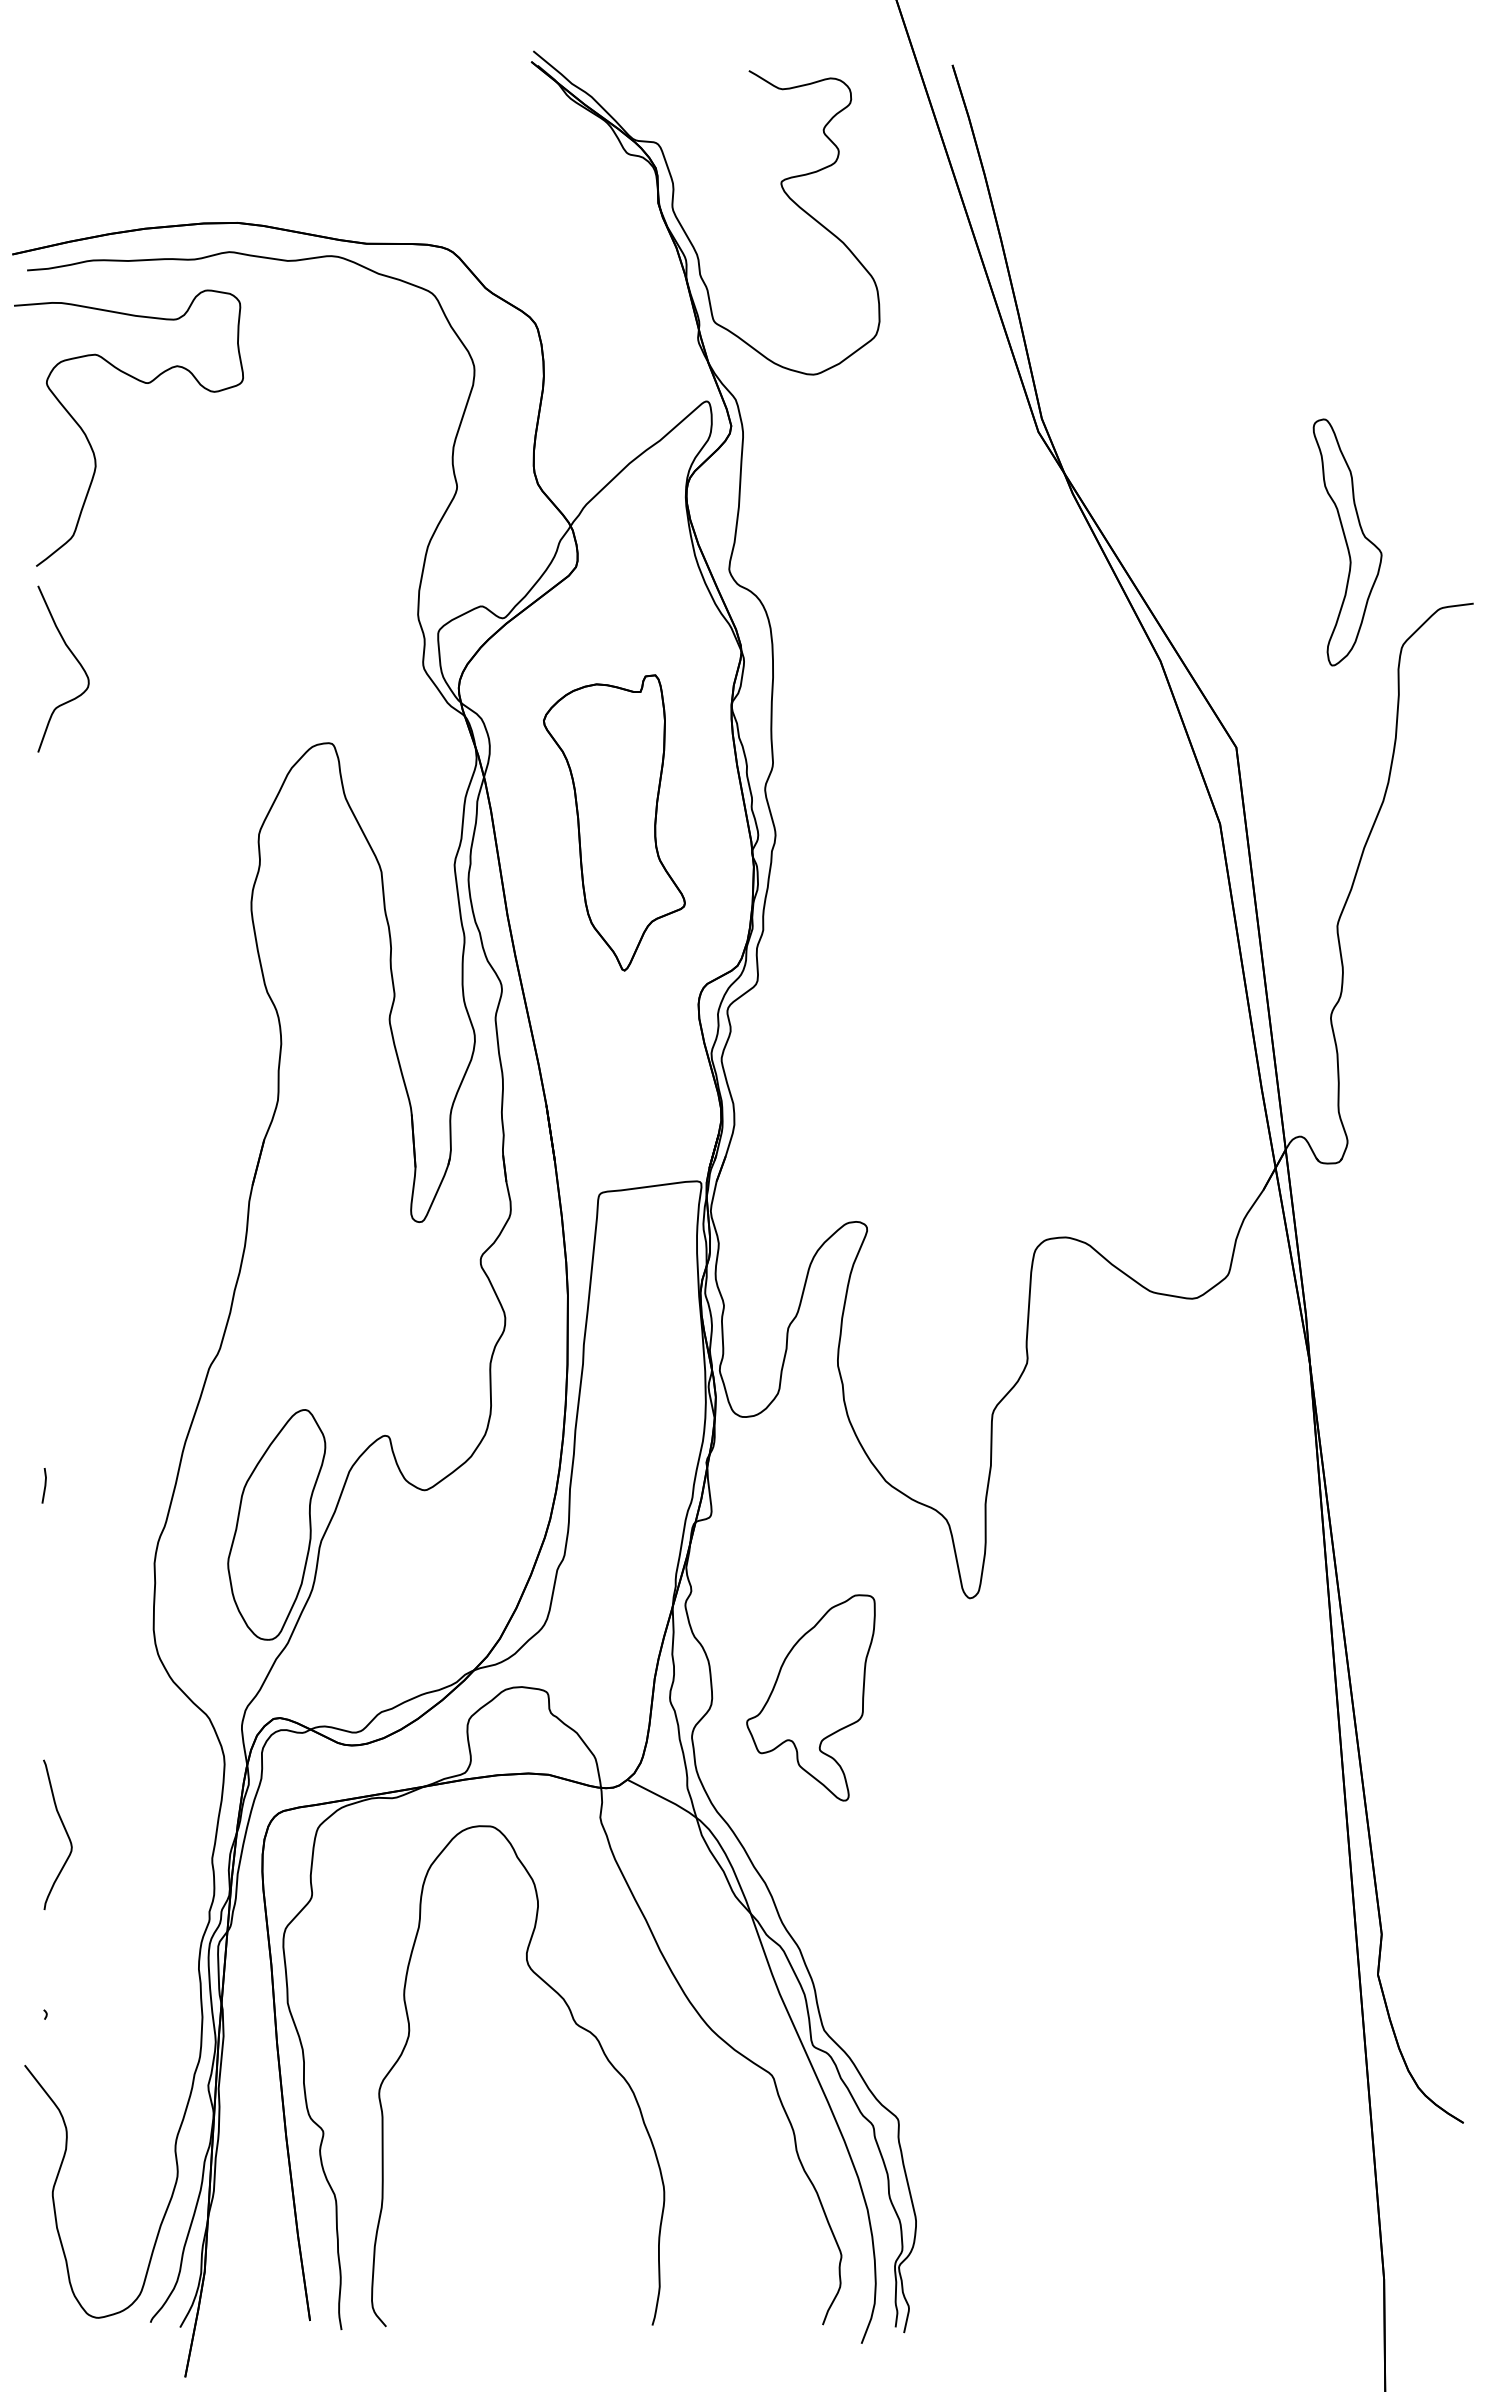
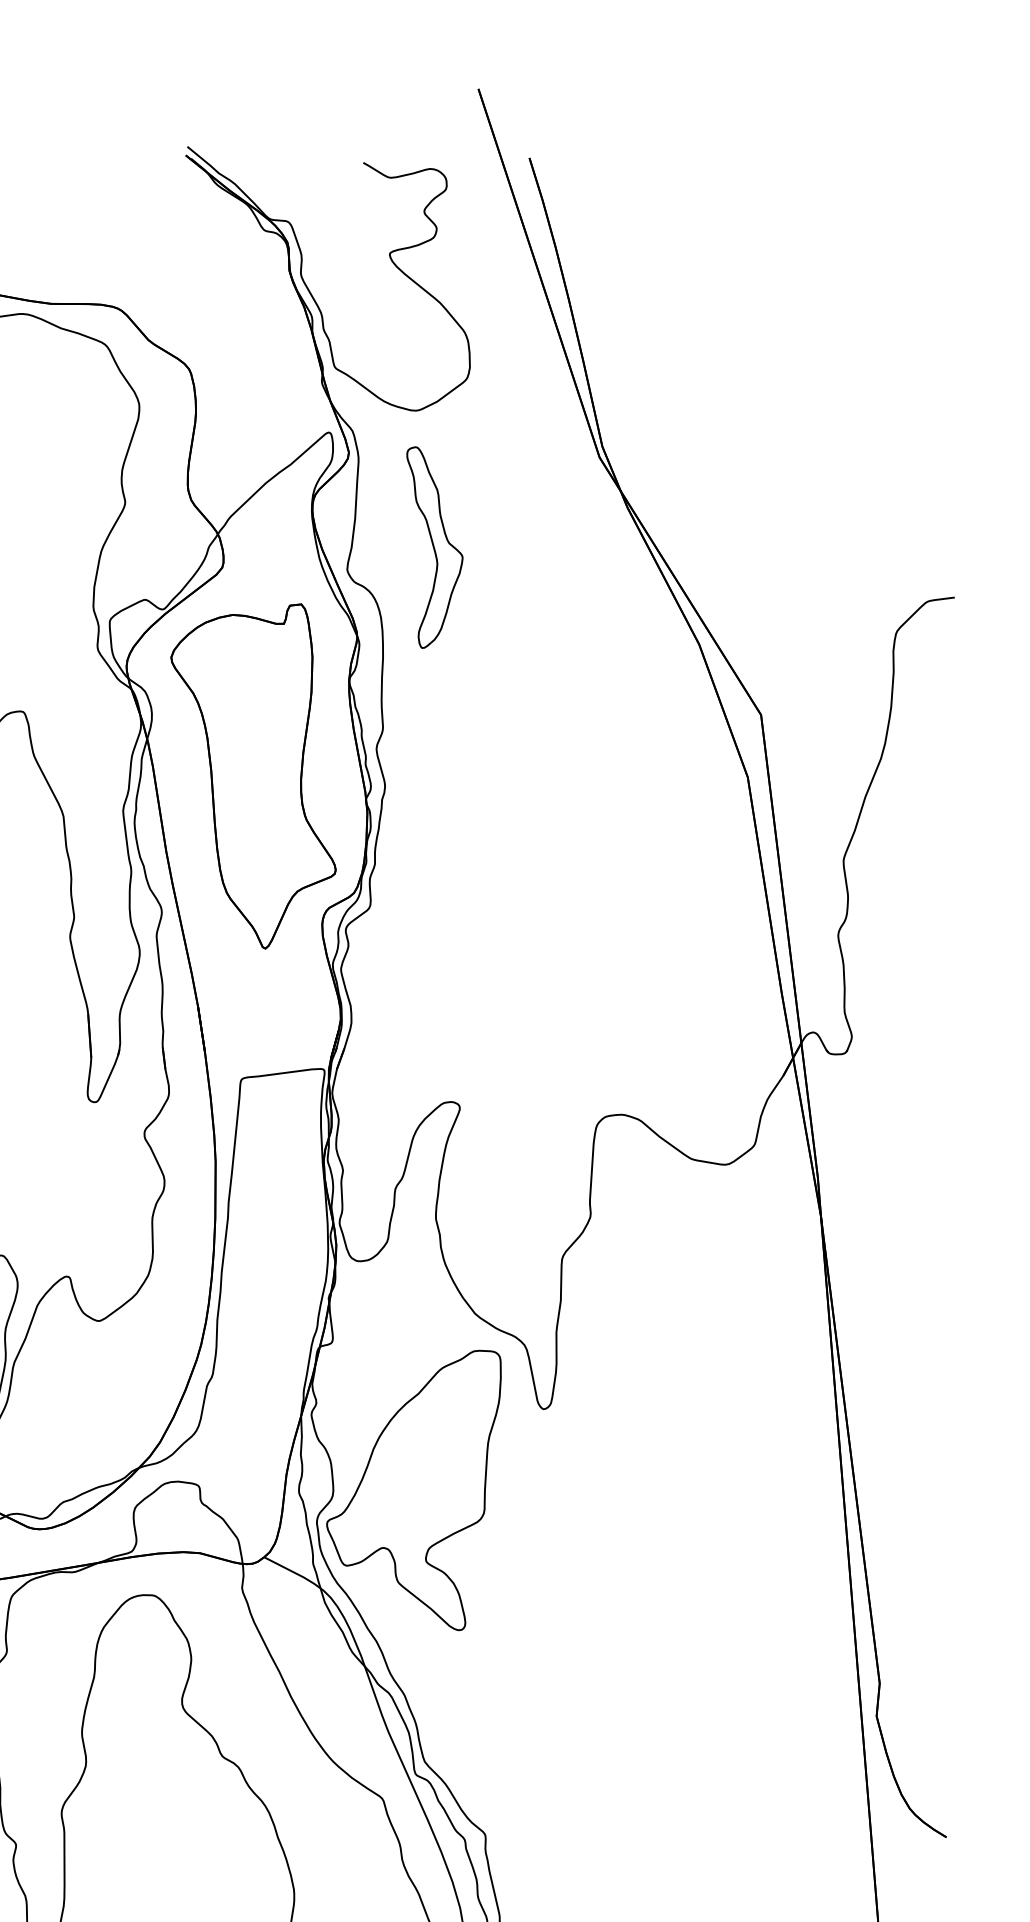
part: (1347, 542) -> (434, 547), moved
part: (614, 822) -> (253, 776), size x1.43
part: (810, 1697) -> (413, 1490), size x1.67

